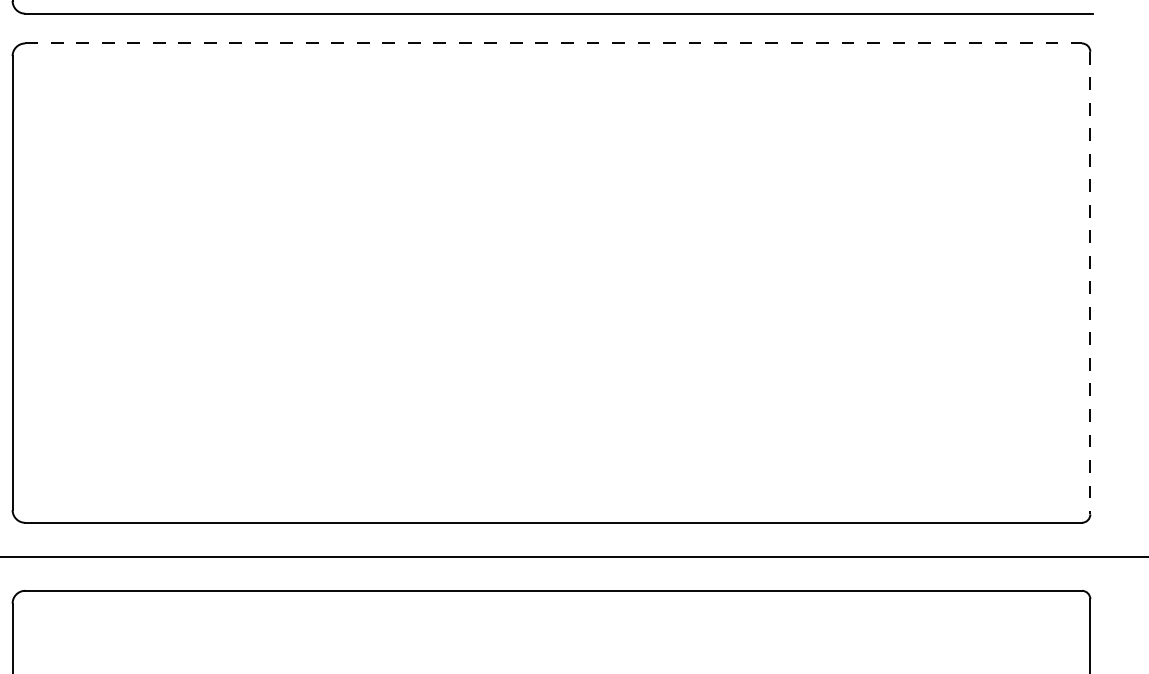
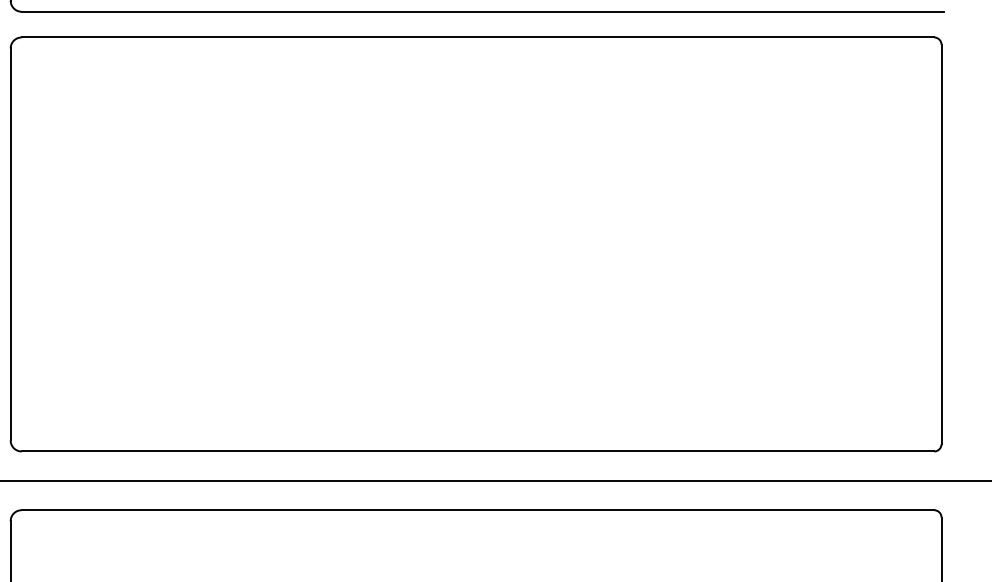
line: (554, 43) -> (478, 37), dashed -> solid
line: (1090, 283) -> (941, 244), dashed -> solid

